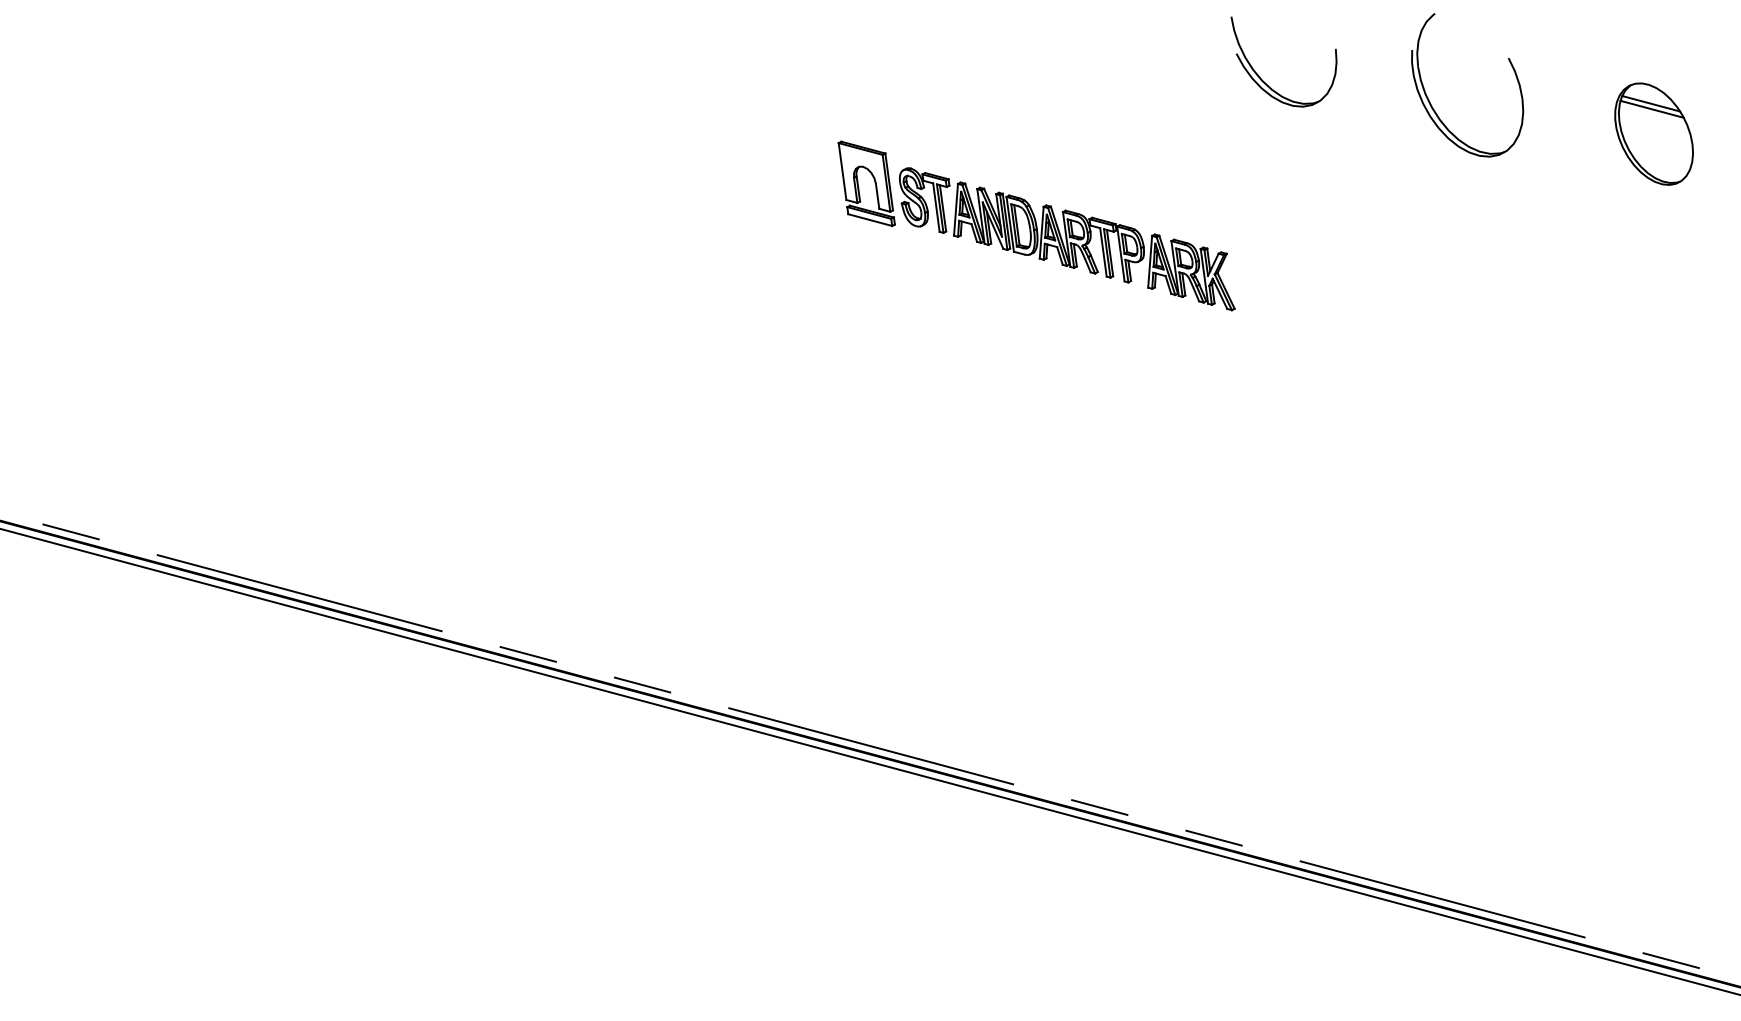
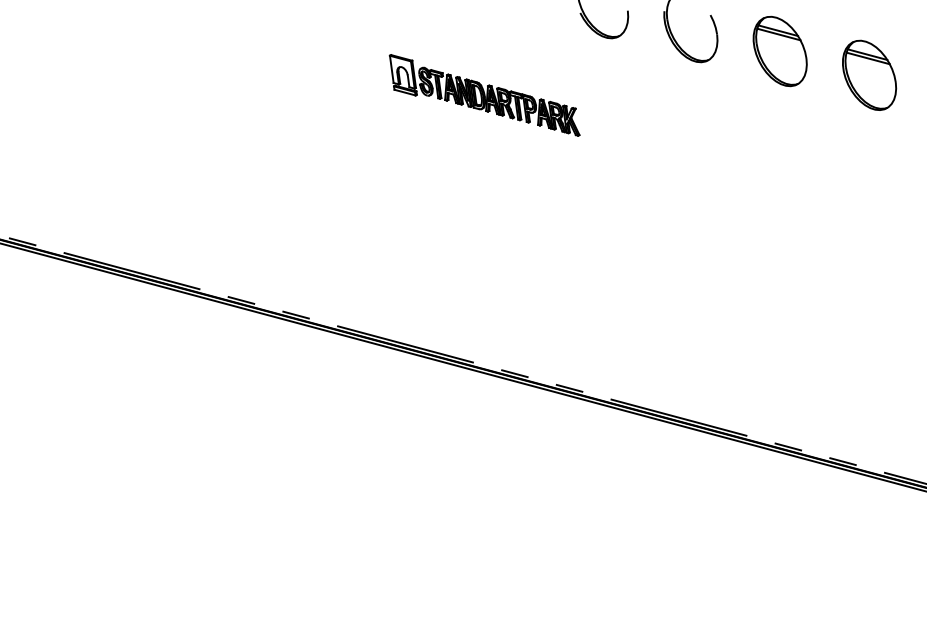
part: (1652, 134) -> (779, 51), size x1.43

